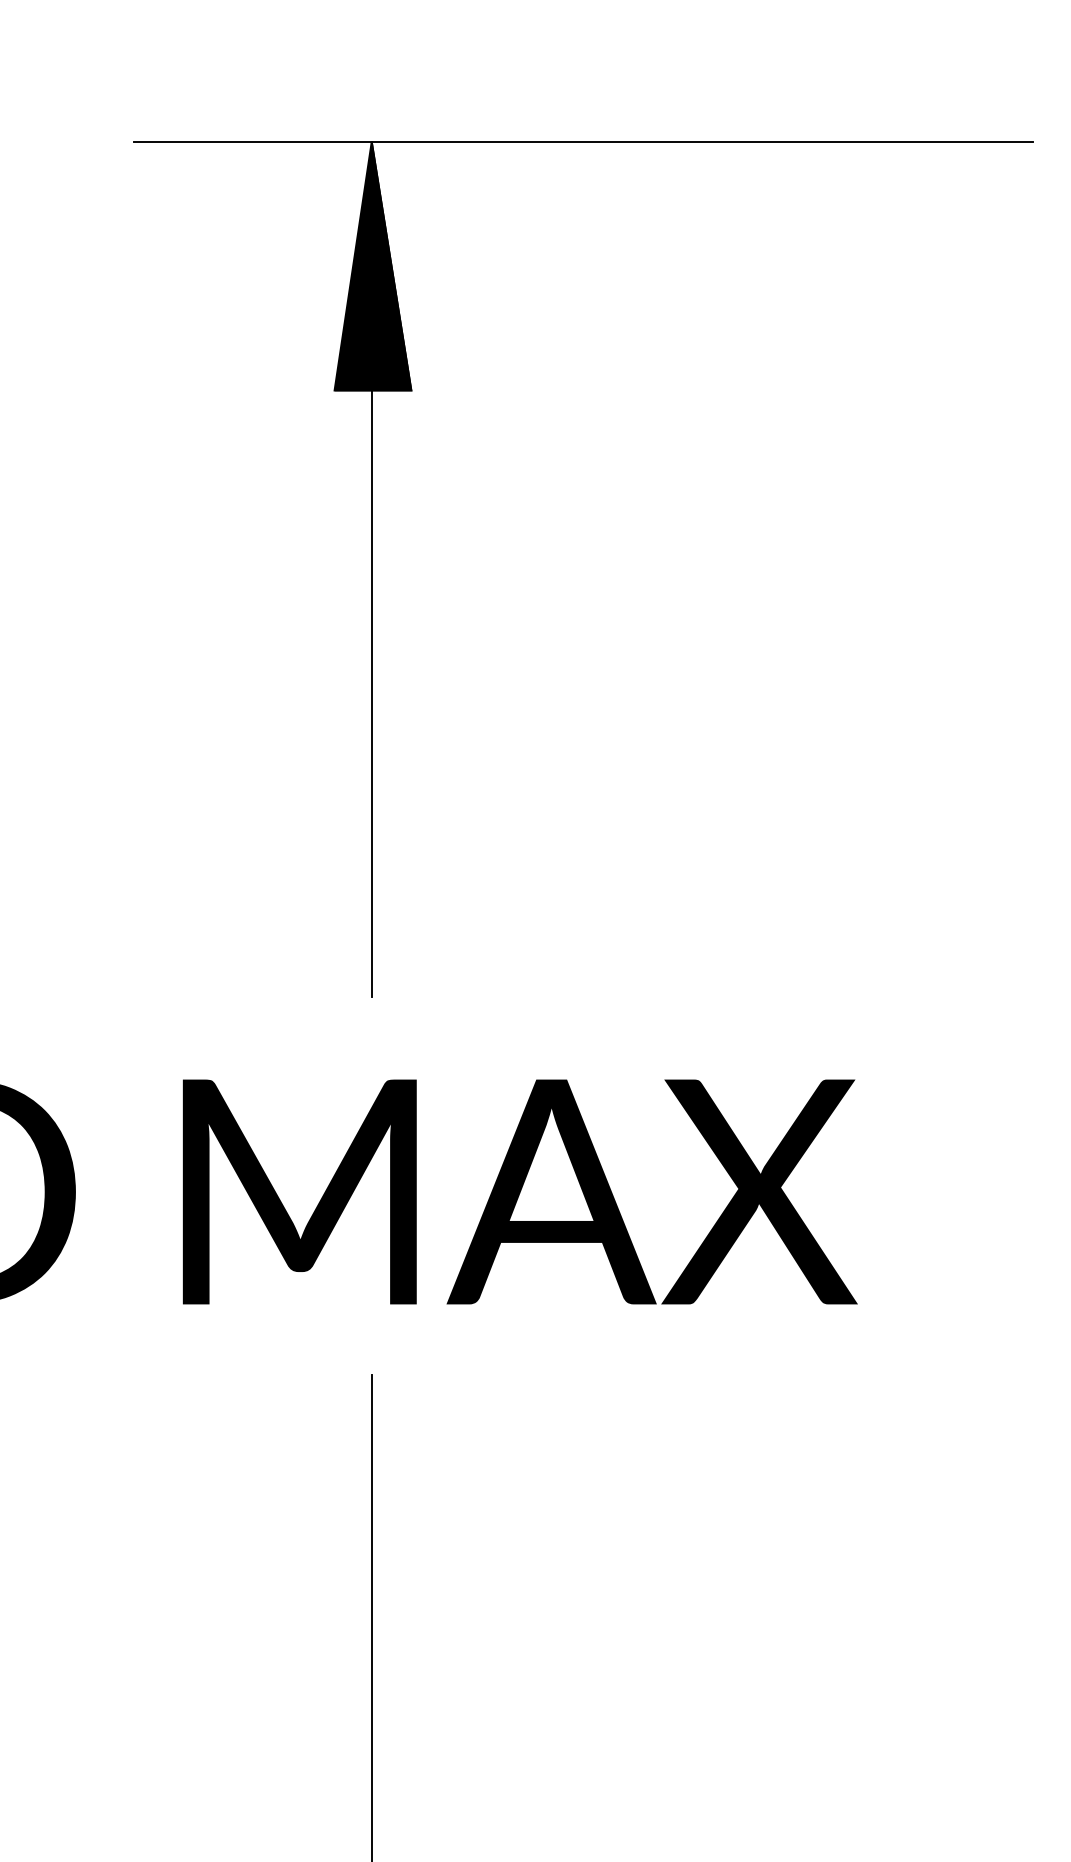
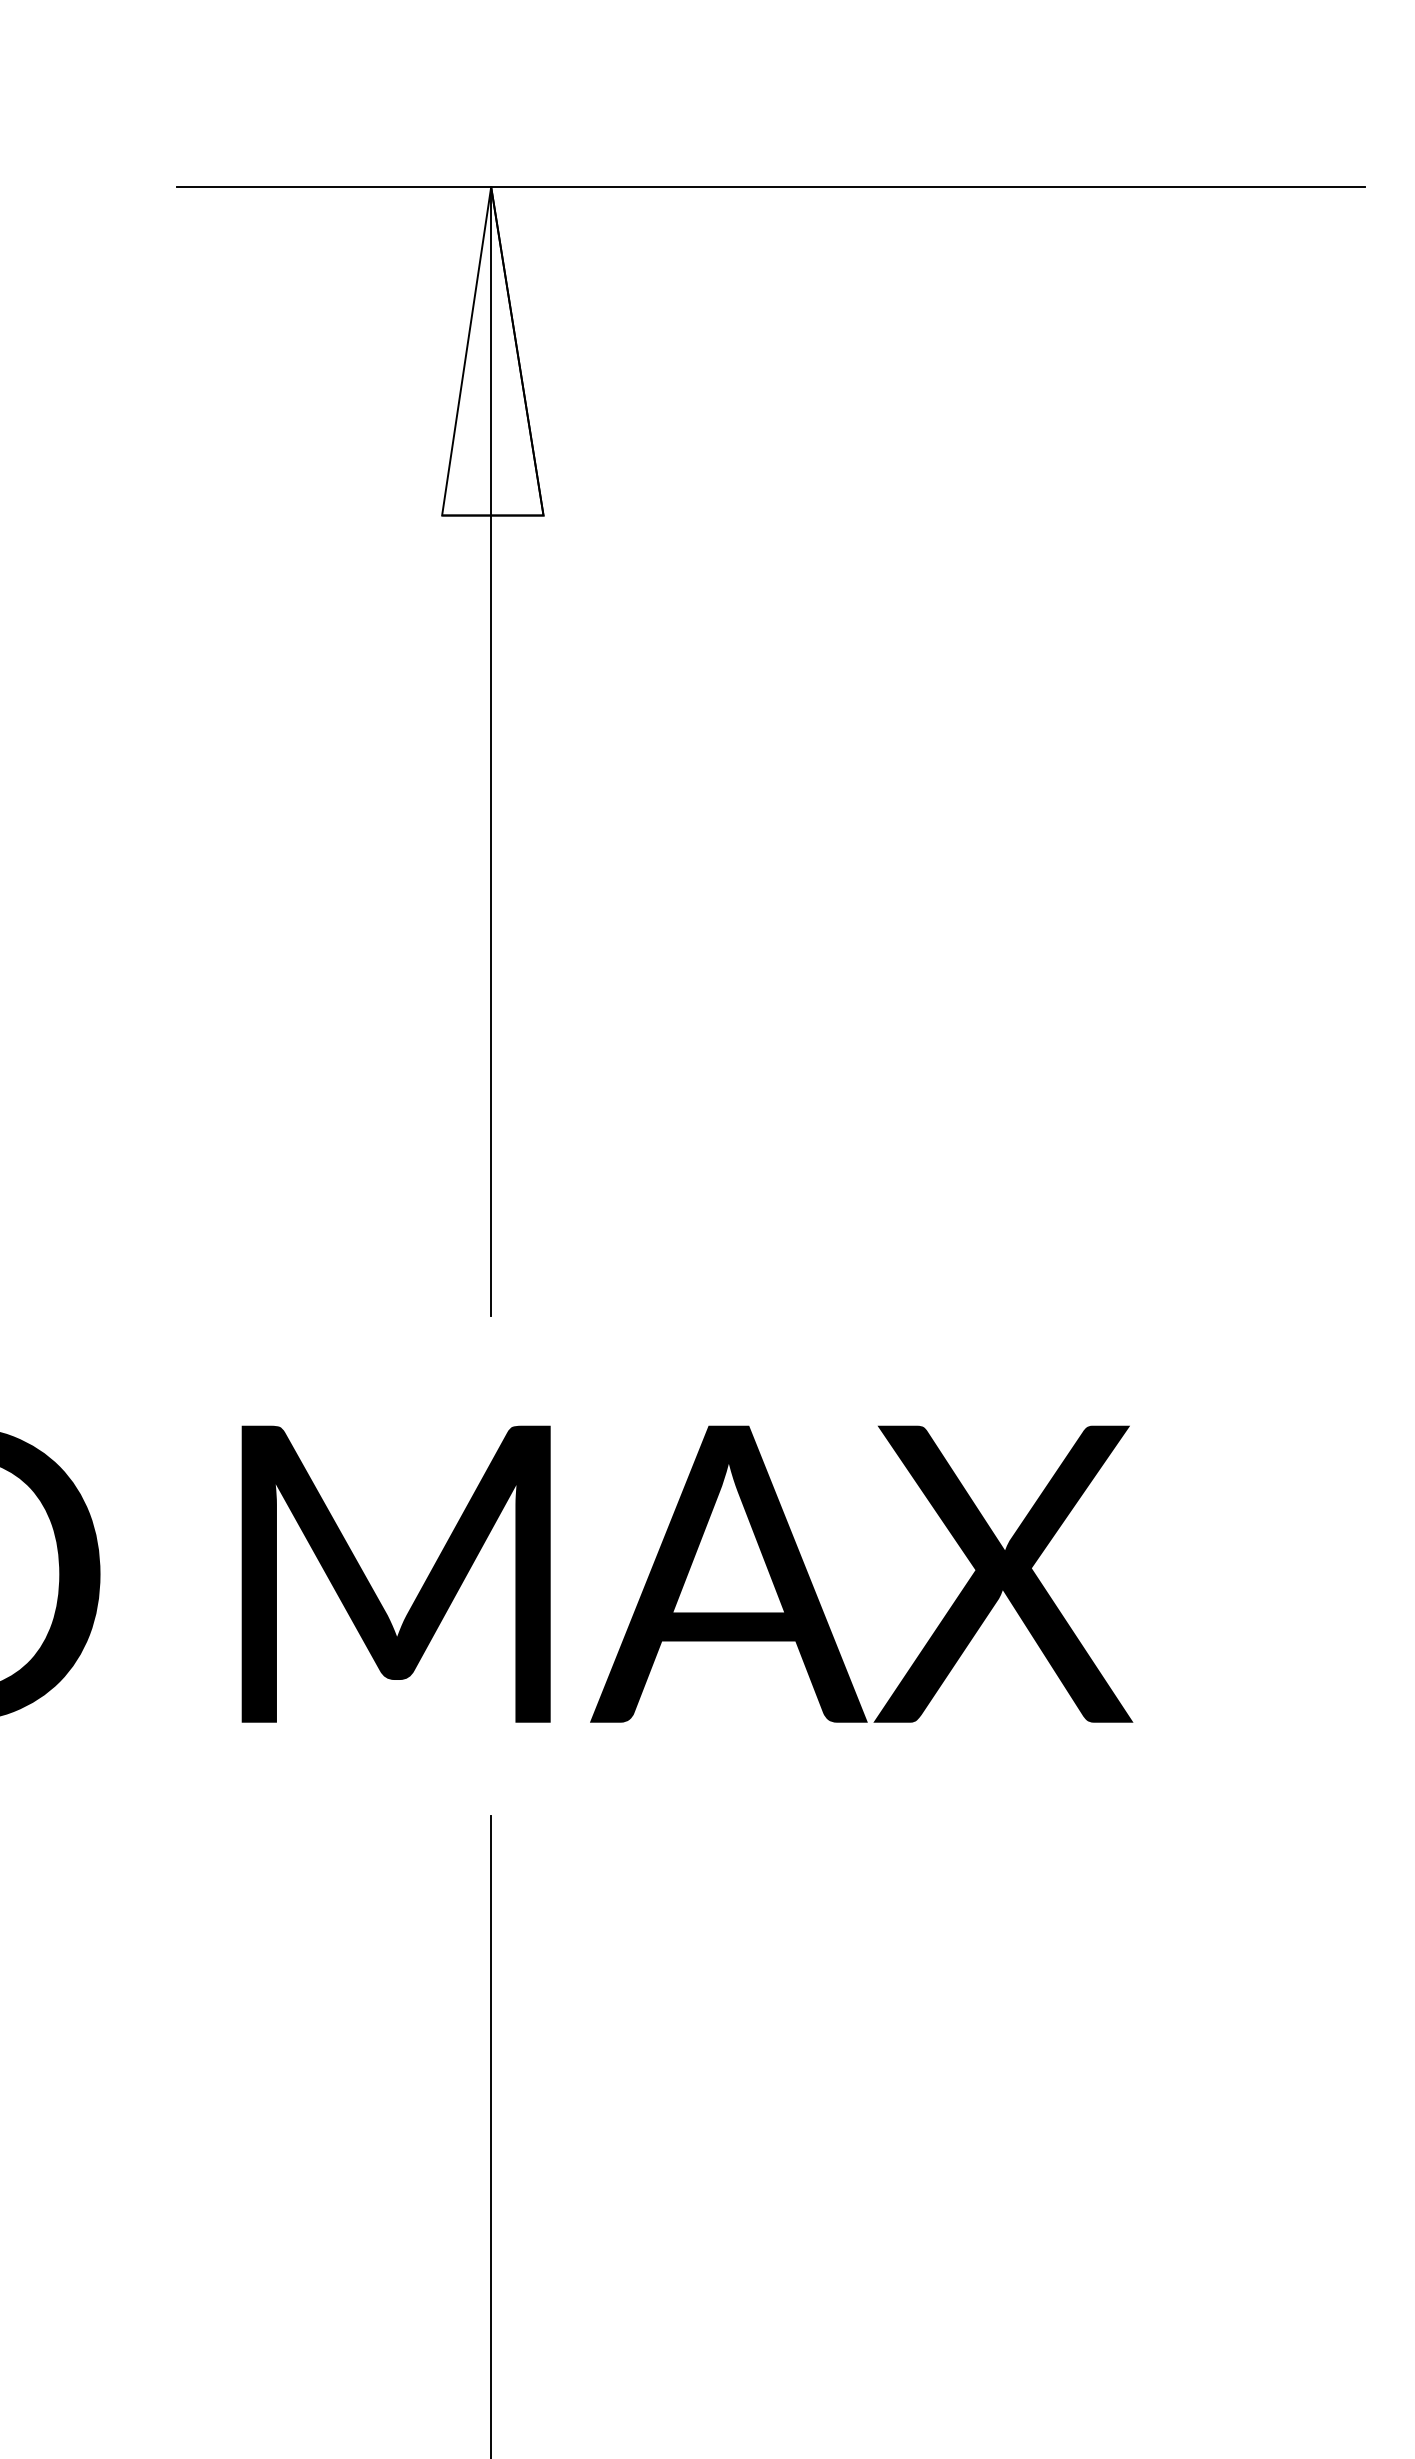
fill: (372, 266) -> (492, 351), removed

